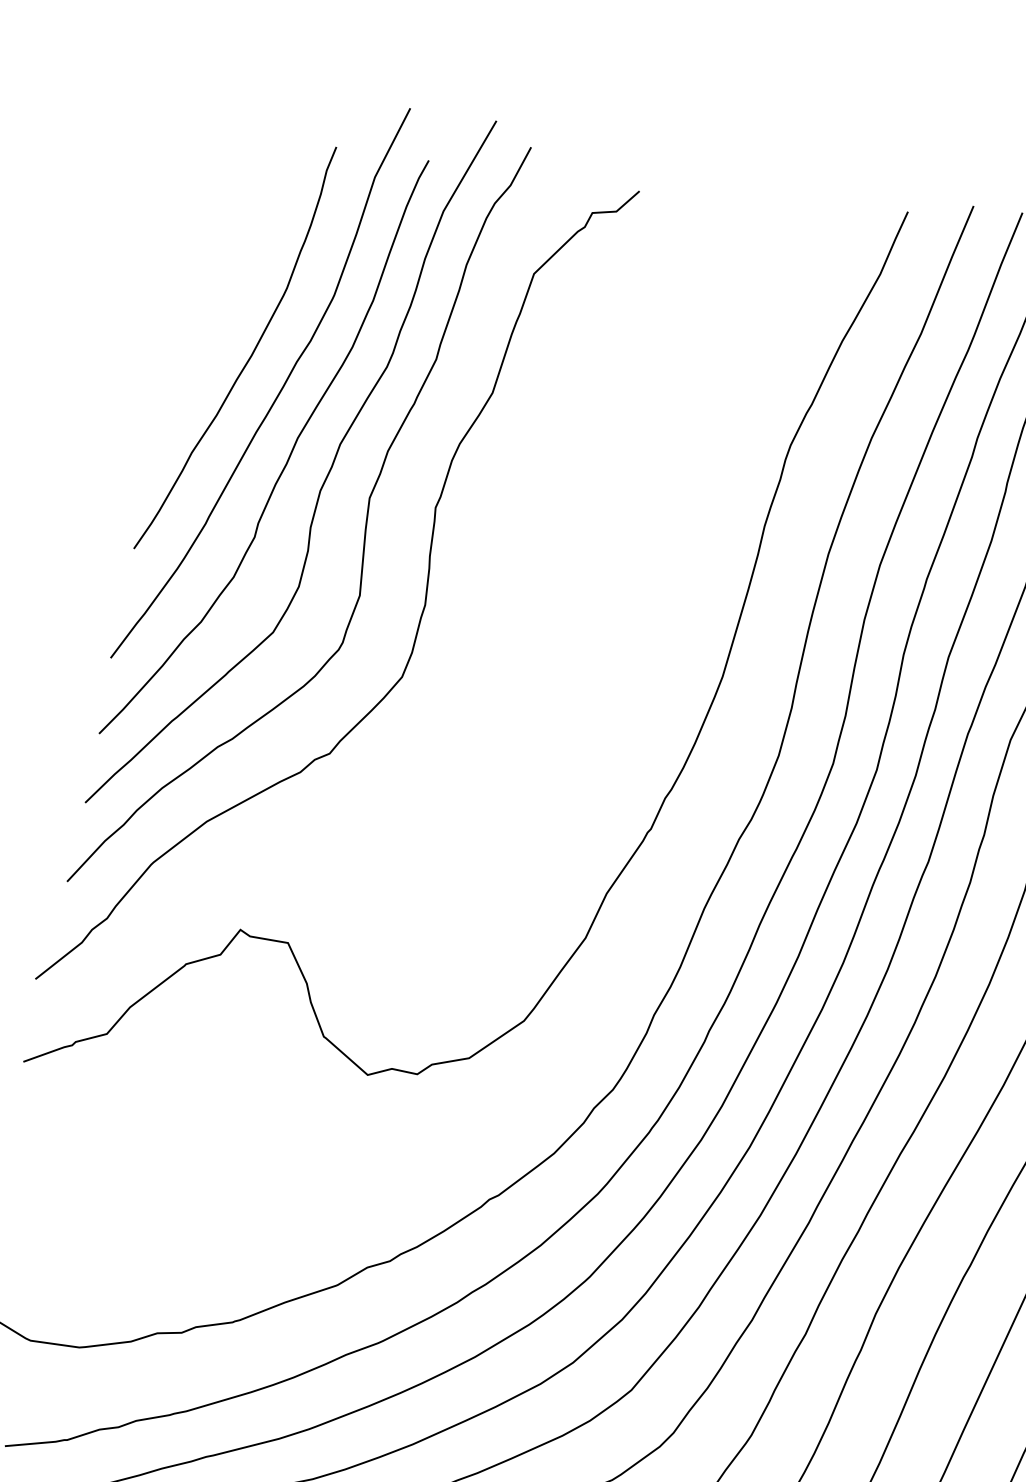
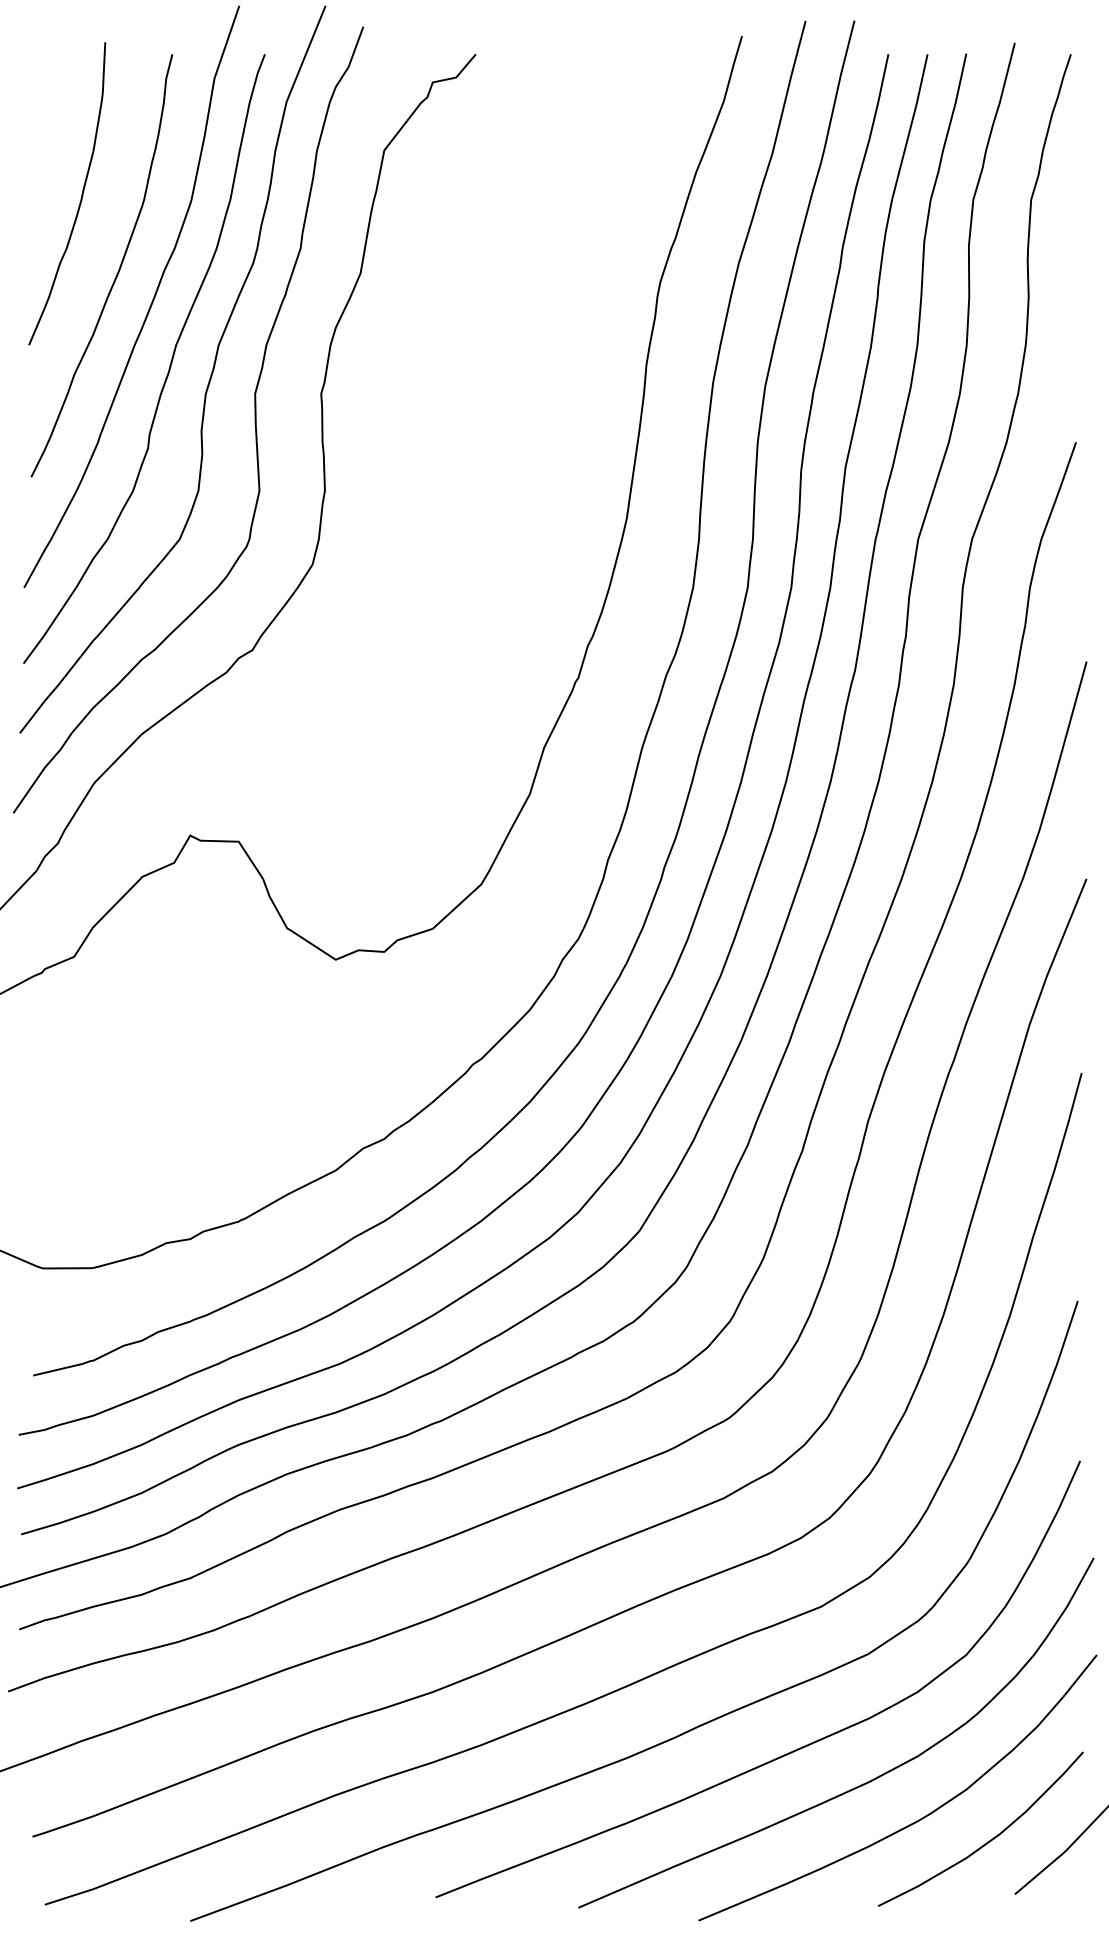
curve: (223, 277) -> (80, 198), added

